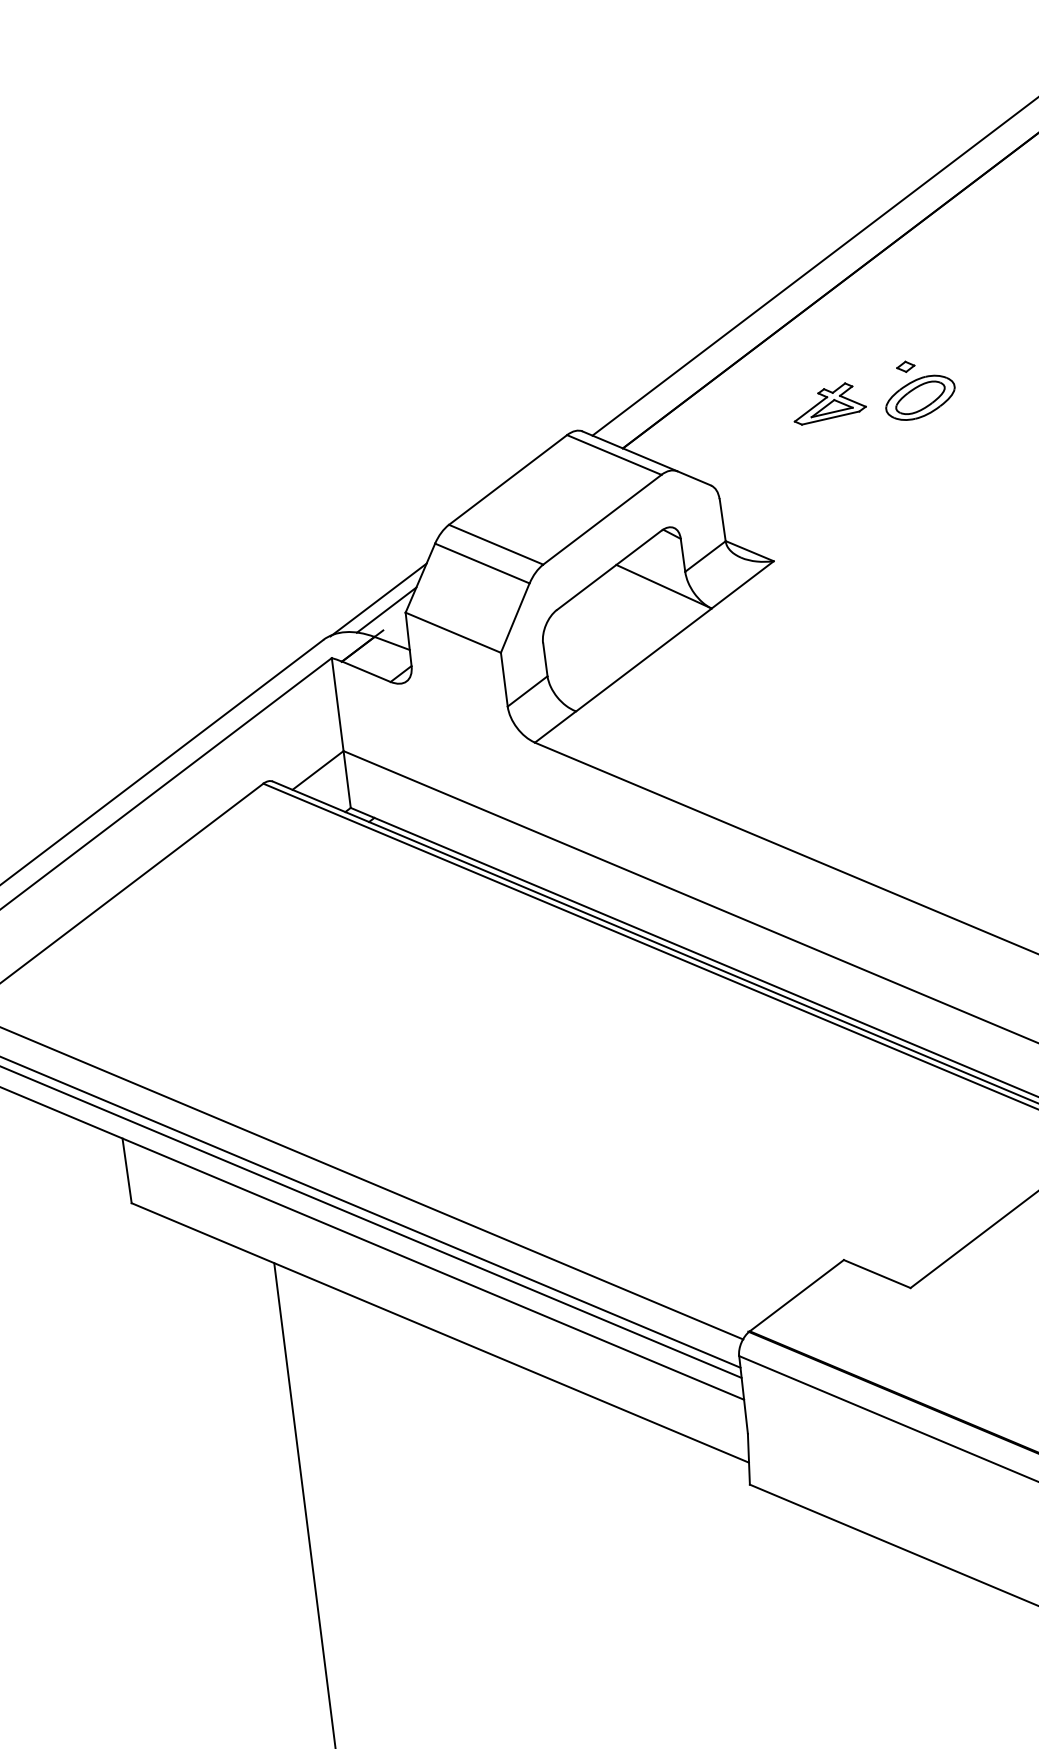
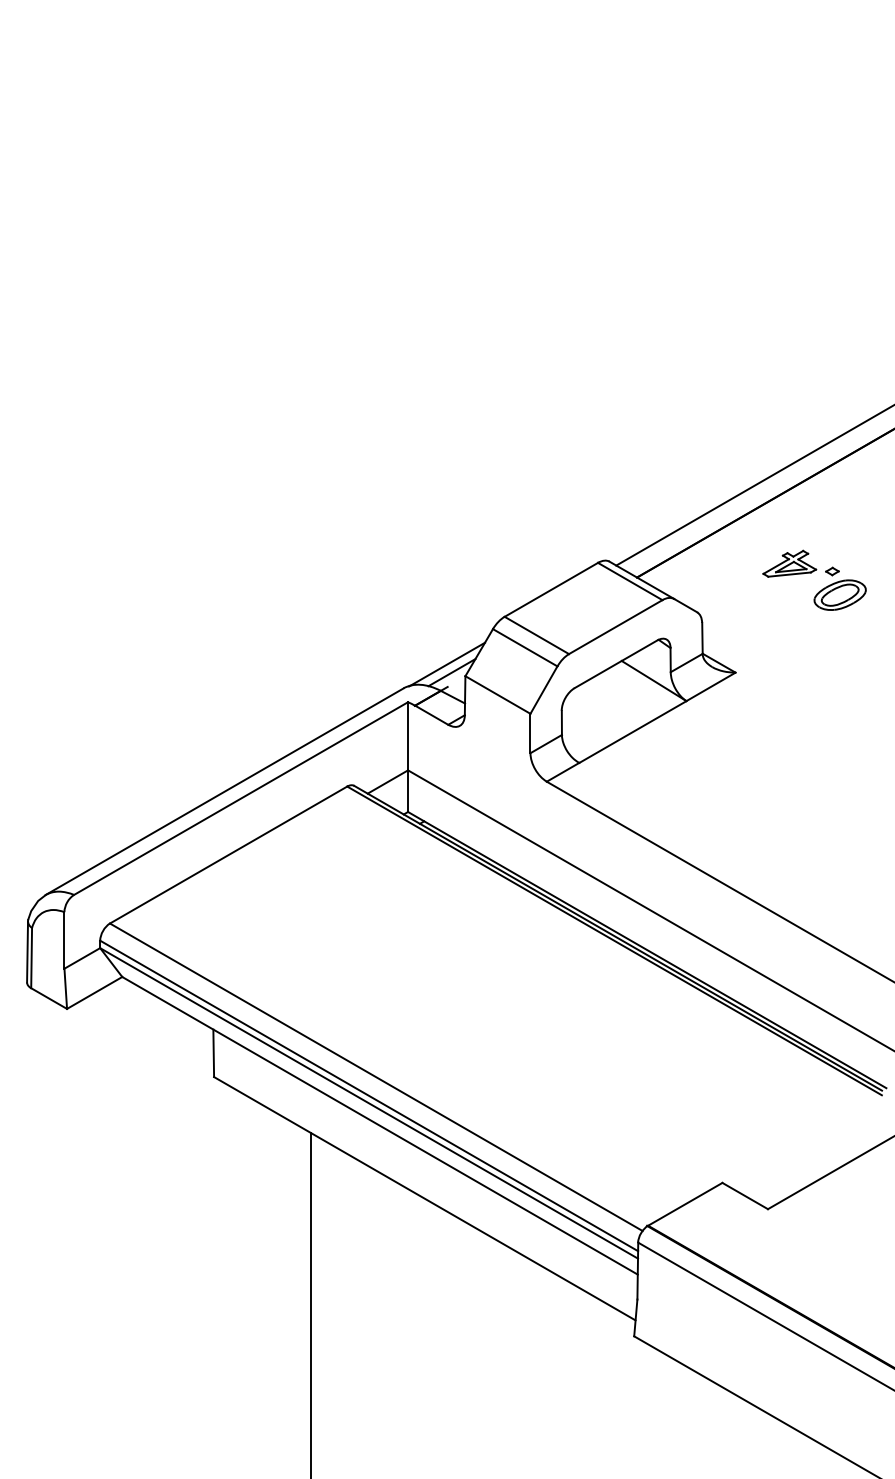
part: (918, 388) -> (839, 588), moved

